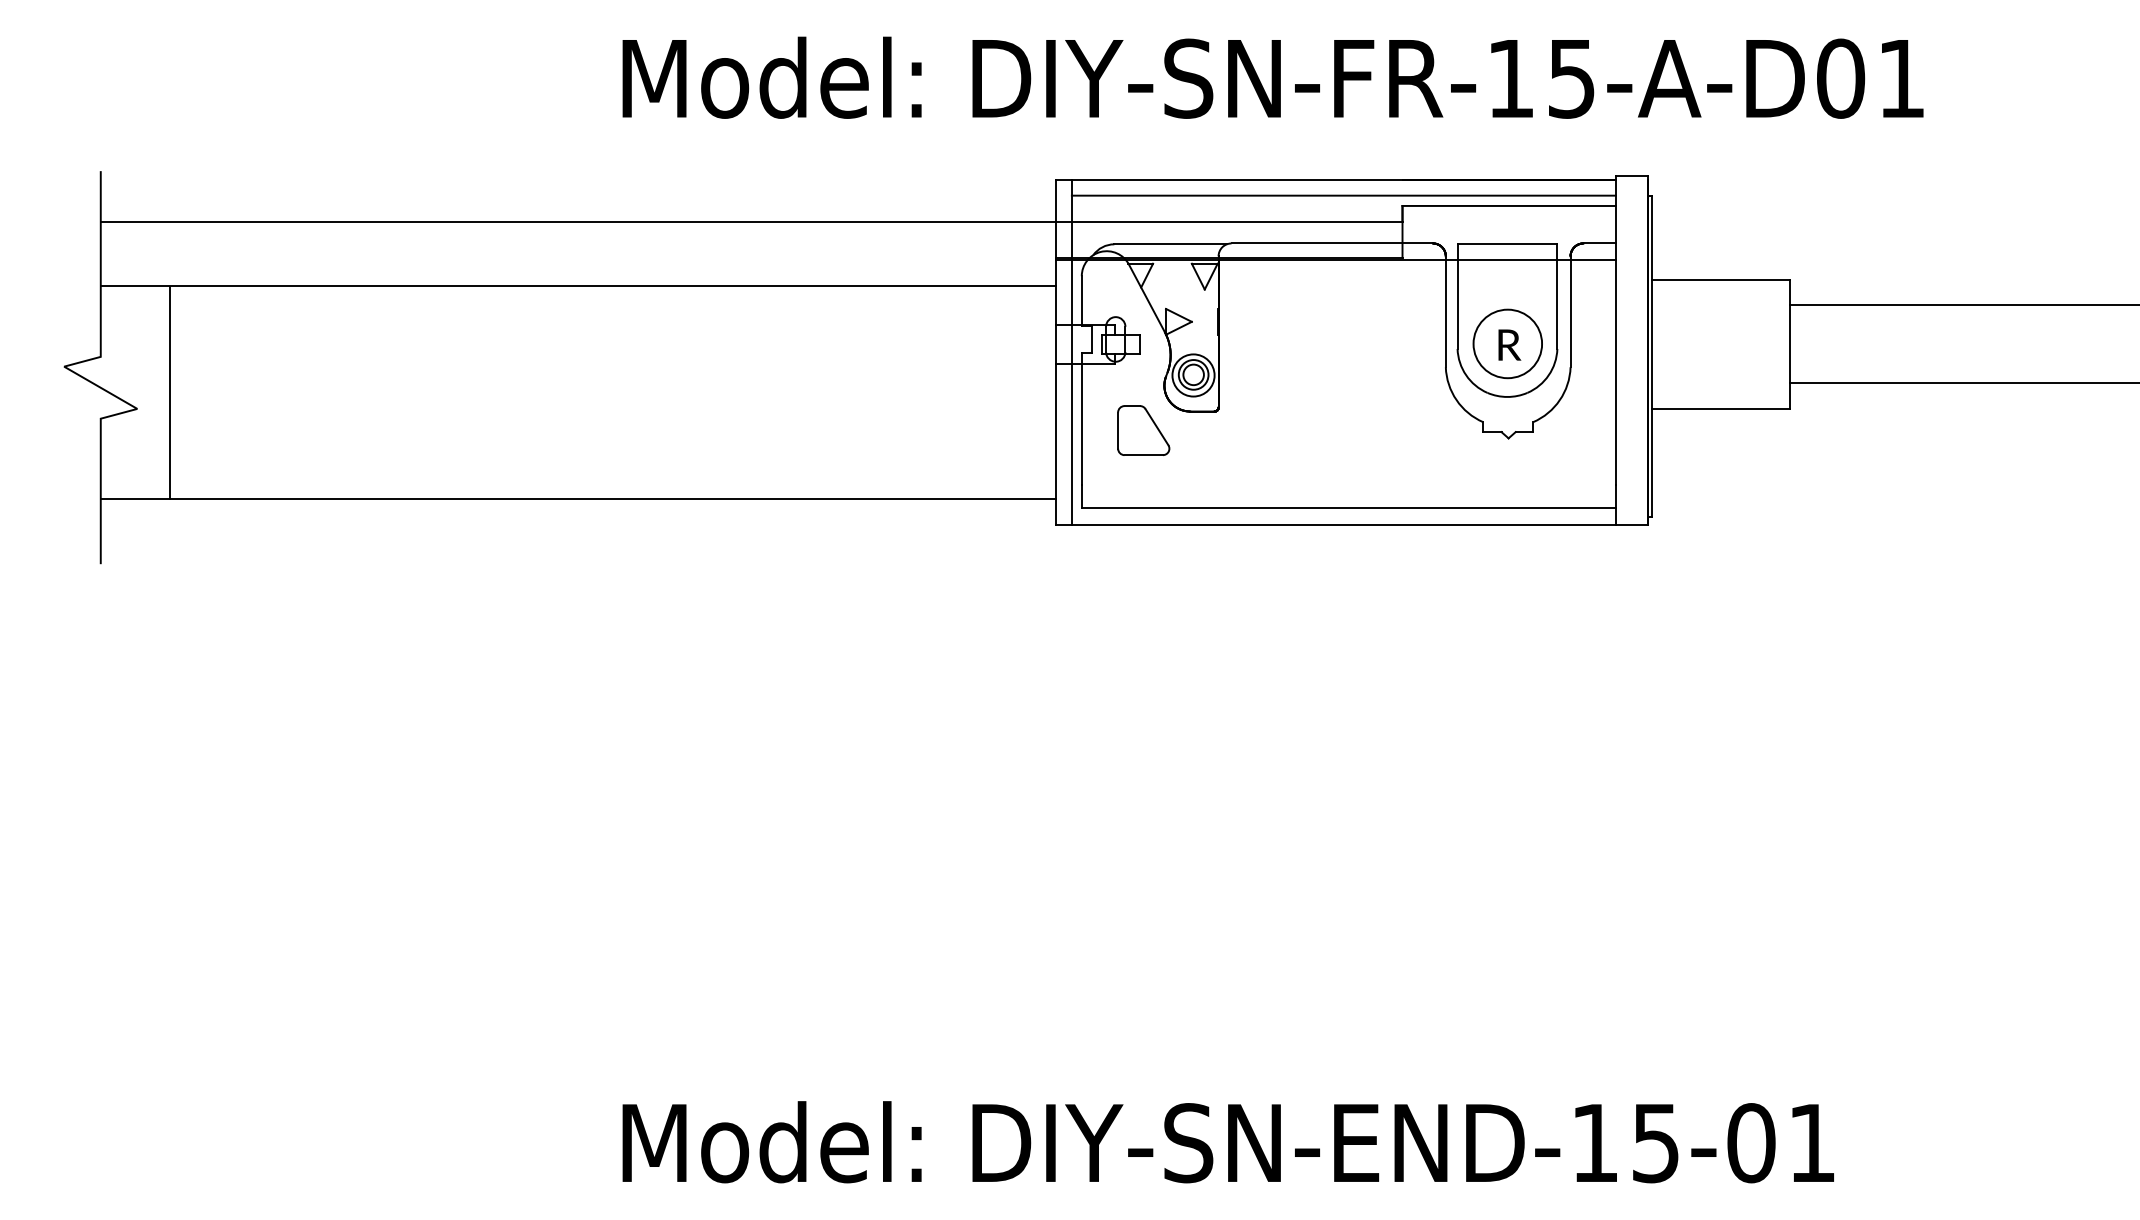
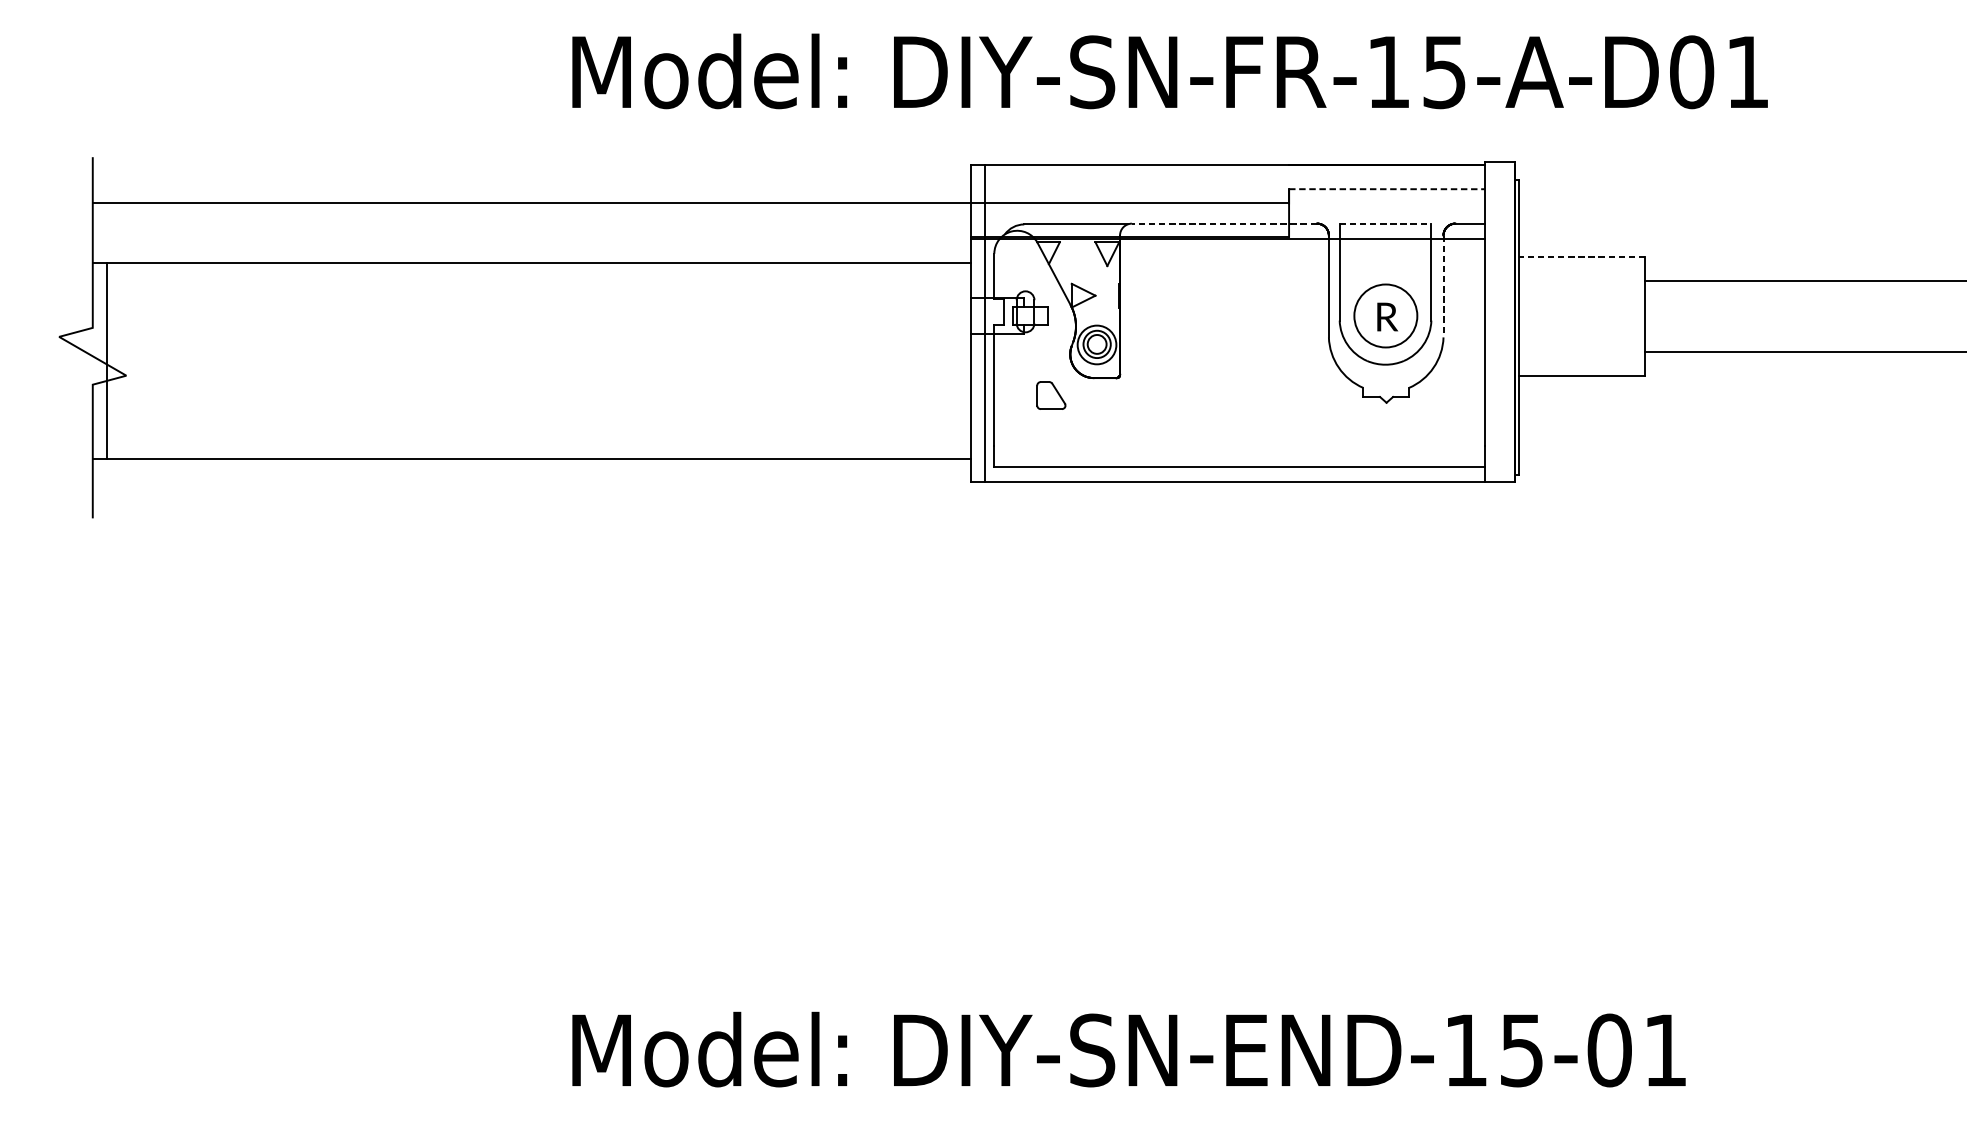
line: (1343, 195) -> (1234, 179), removed
line: (1509, 205) -> (1387, 188), solid -> dashed
line: (1332, 243) -> (1224, 223), solid -> dashed
line: (1507, 243) -> (1385, 223), solid -> dashed
line: (1721, 279) -> (1582, 256), solid -> dashed
line: (1570, 312) -> (1443, 287), solid -> dashed
line: (170, 392) -> (107, 360), moved
part: (1143, 430) -> (1051, 395), size x0.6

